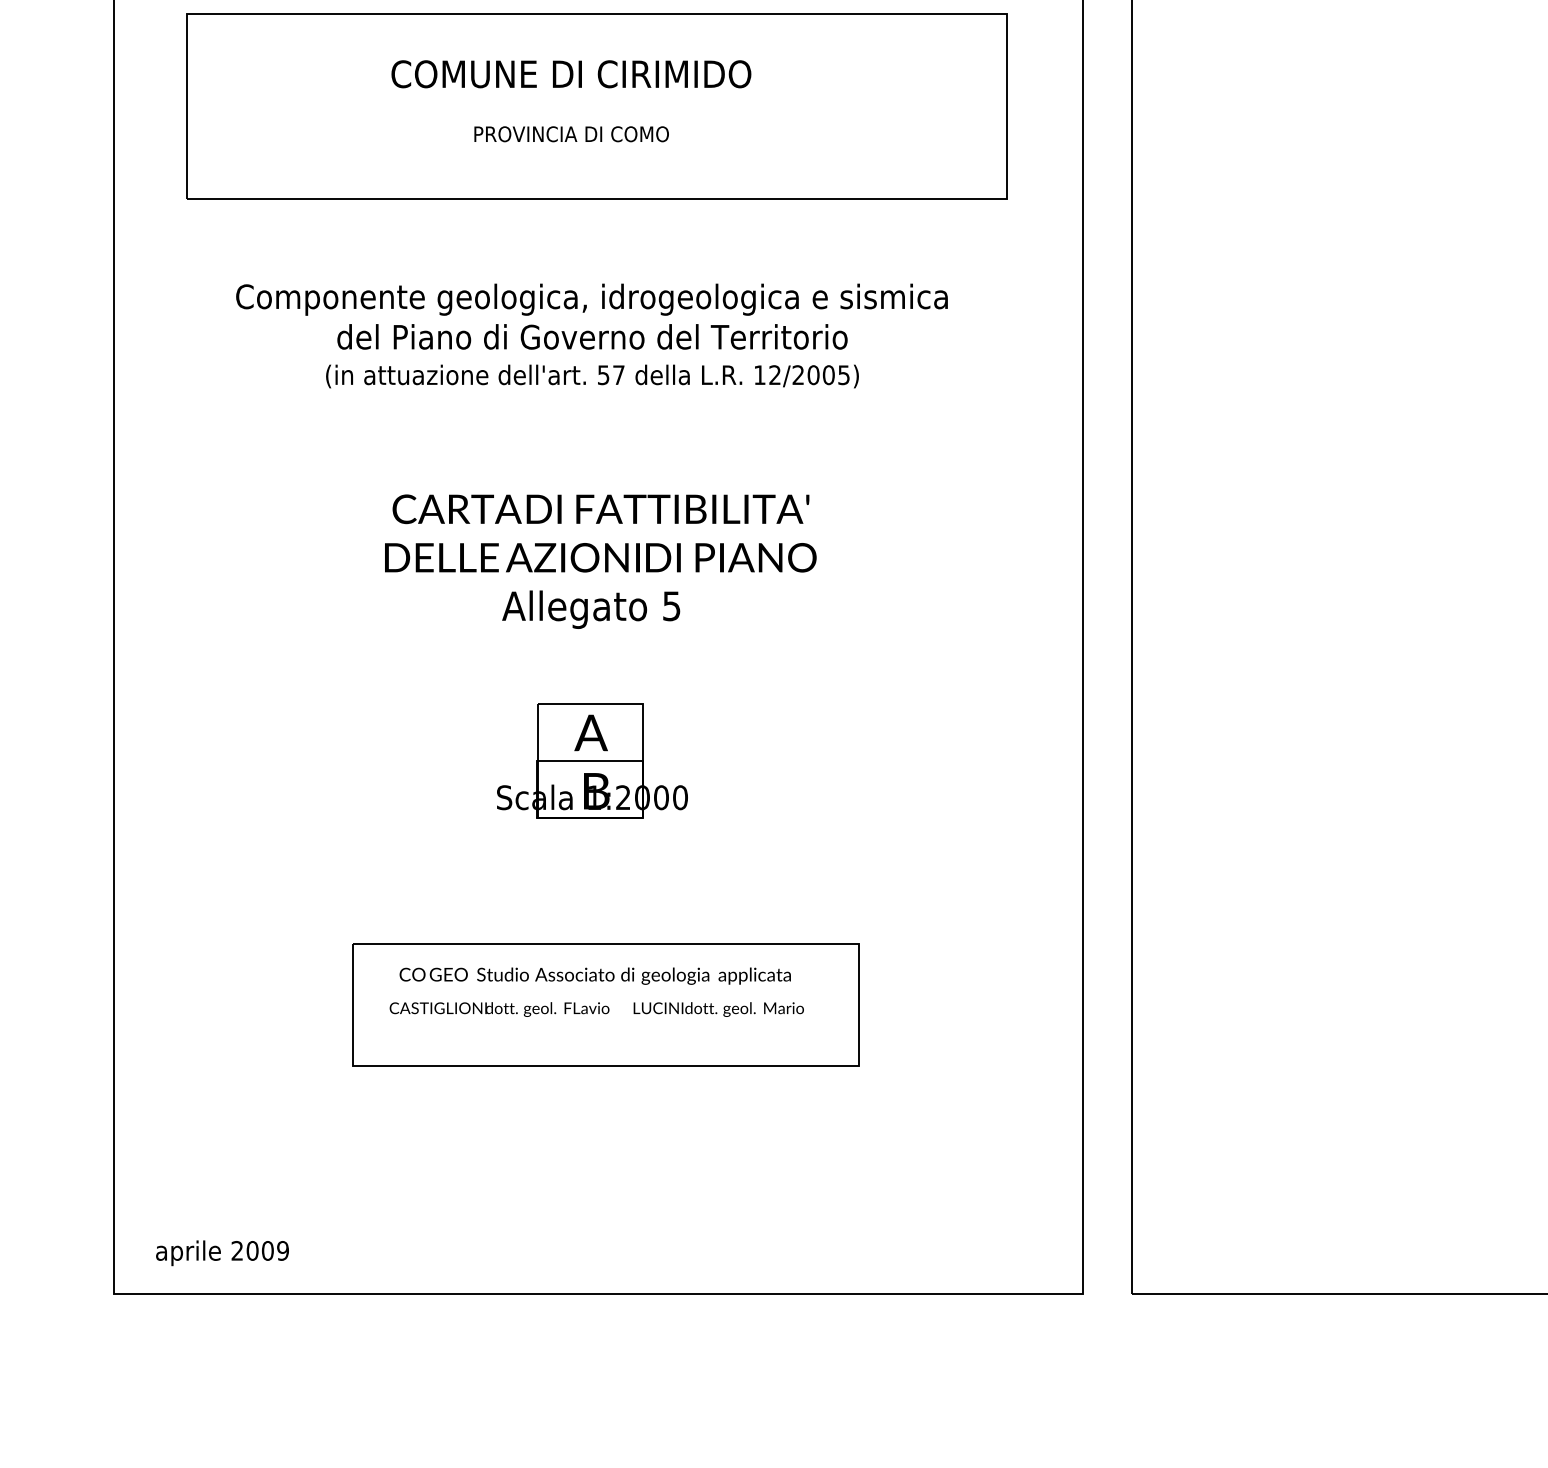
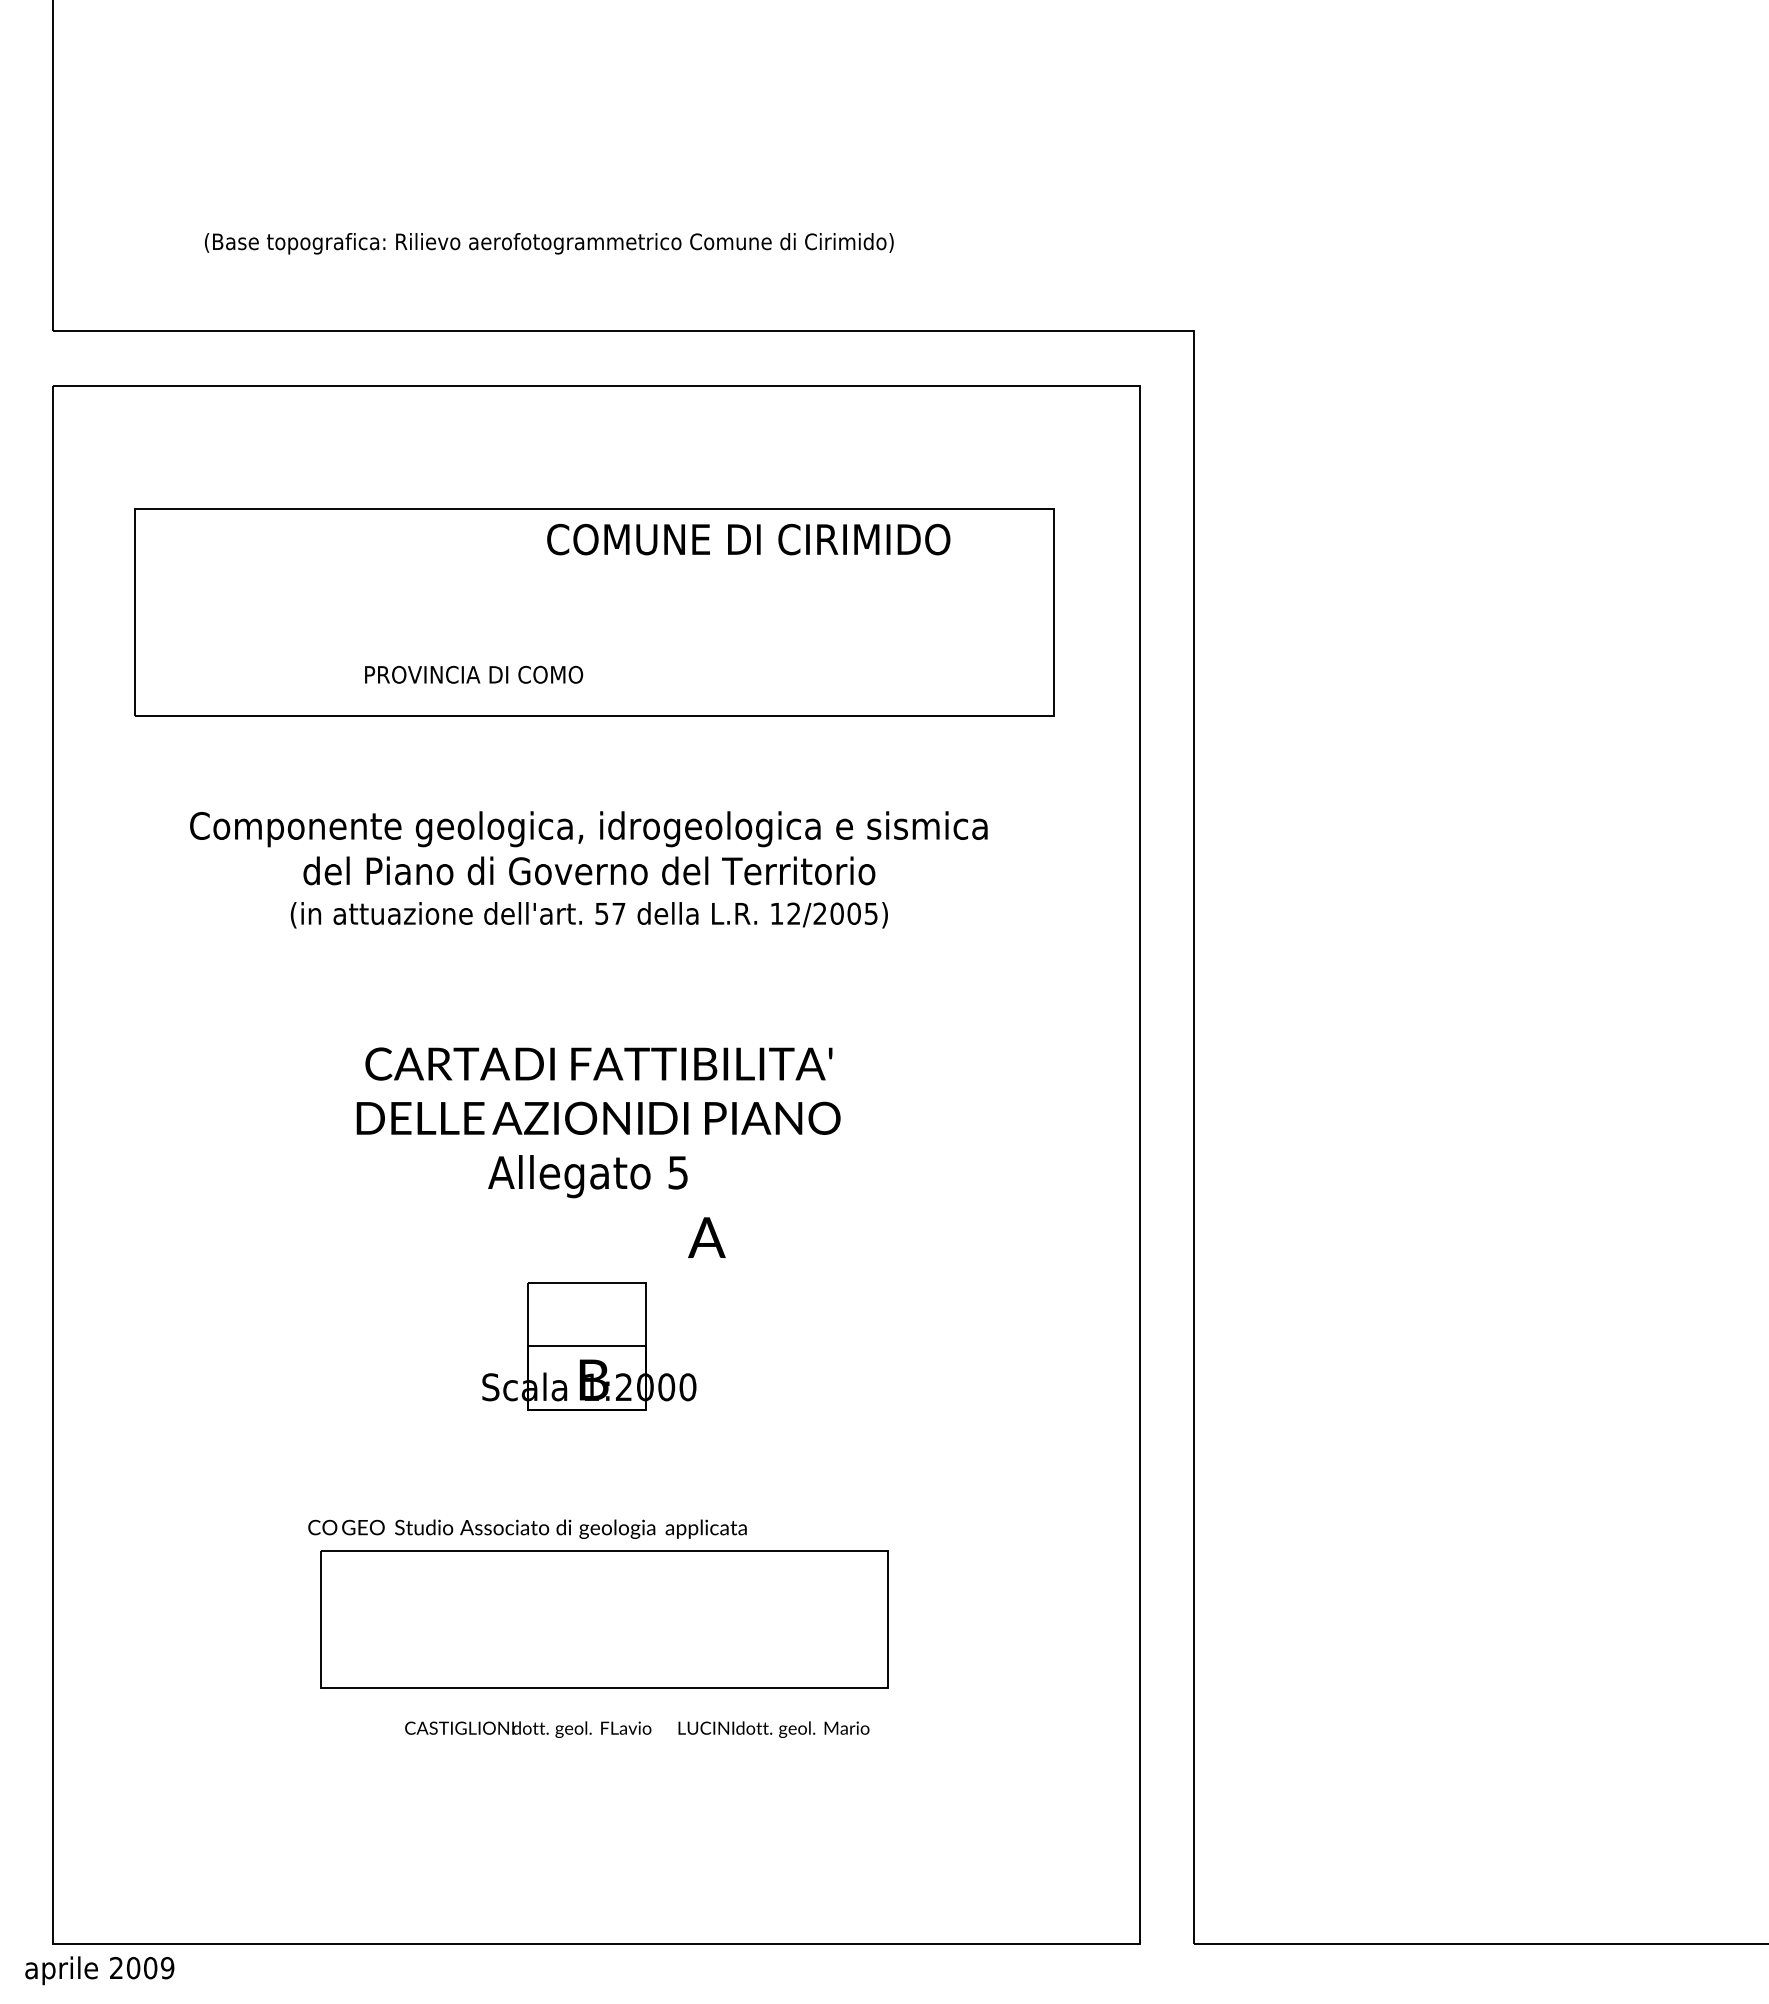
text: (571, 74) -> (748, 539), moved
text: (572, 133) -> (474, 674), moved
text: (590, 732) -> (706, 1237), moved
text: (595, 975) -> (527, 1528), moved
text: (597, 1009) -> (637, 1729), moved
text: (222, 1253) -> (99, 1970), moved

